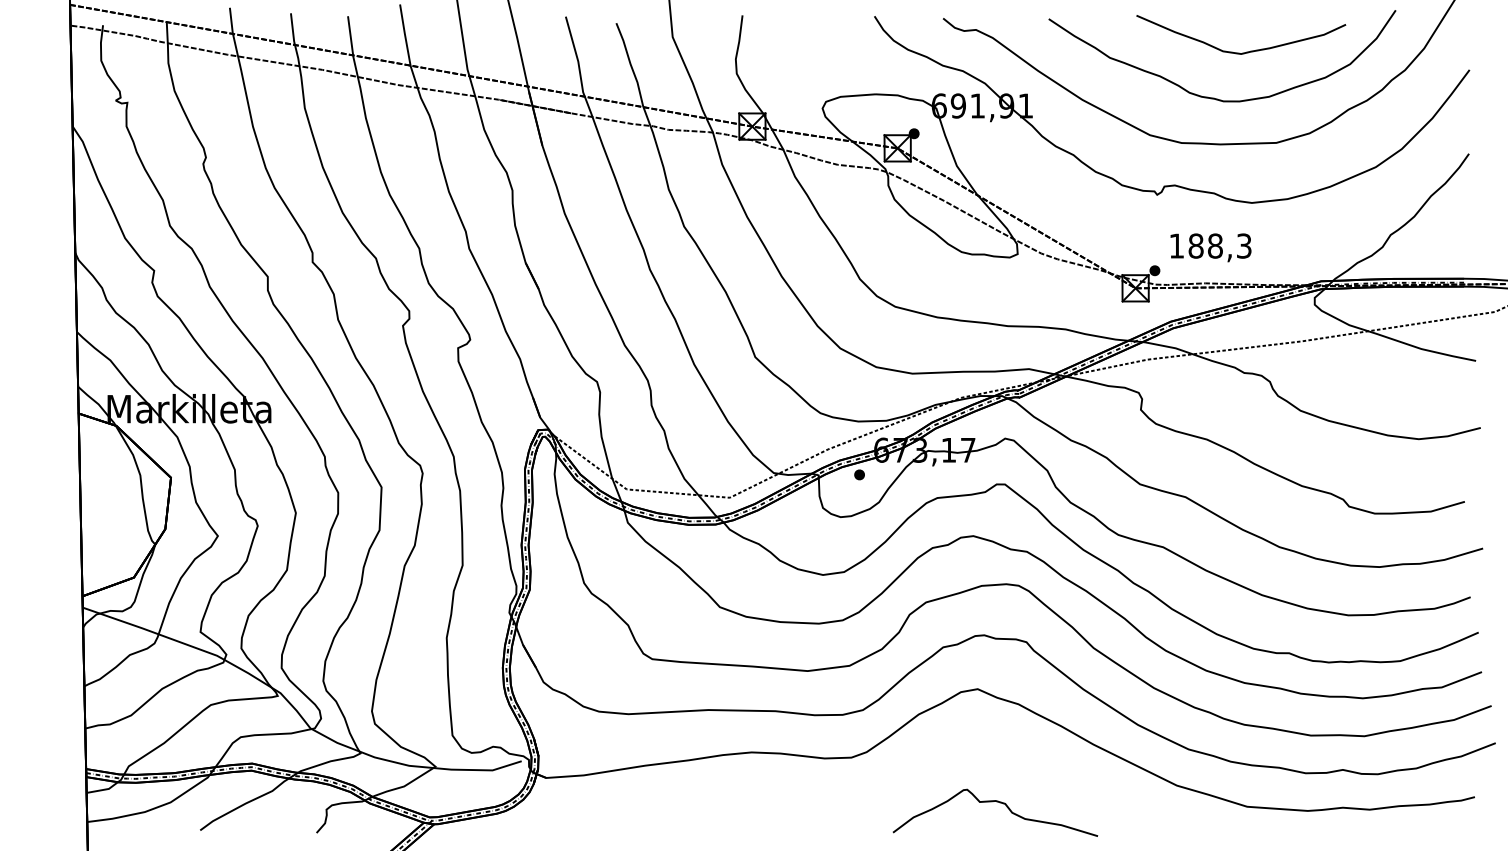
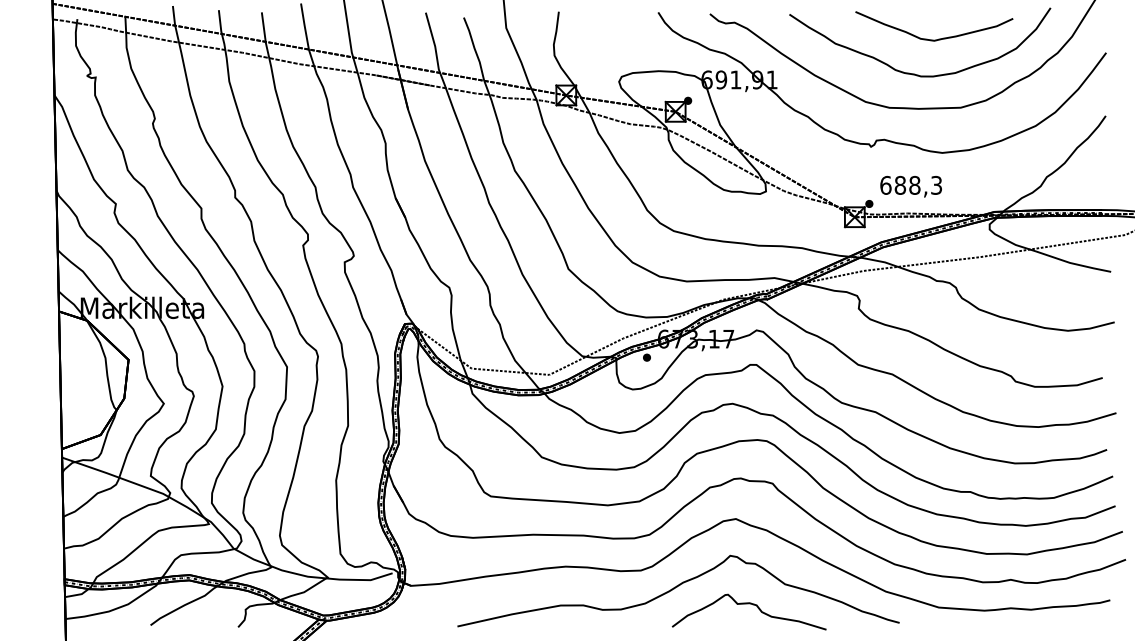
text: (1176, 245) -> (885, 184), 188,3 -> 688,3
curve: (898, 780) -> (676, 587), added

